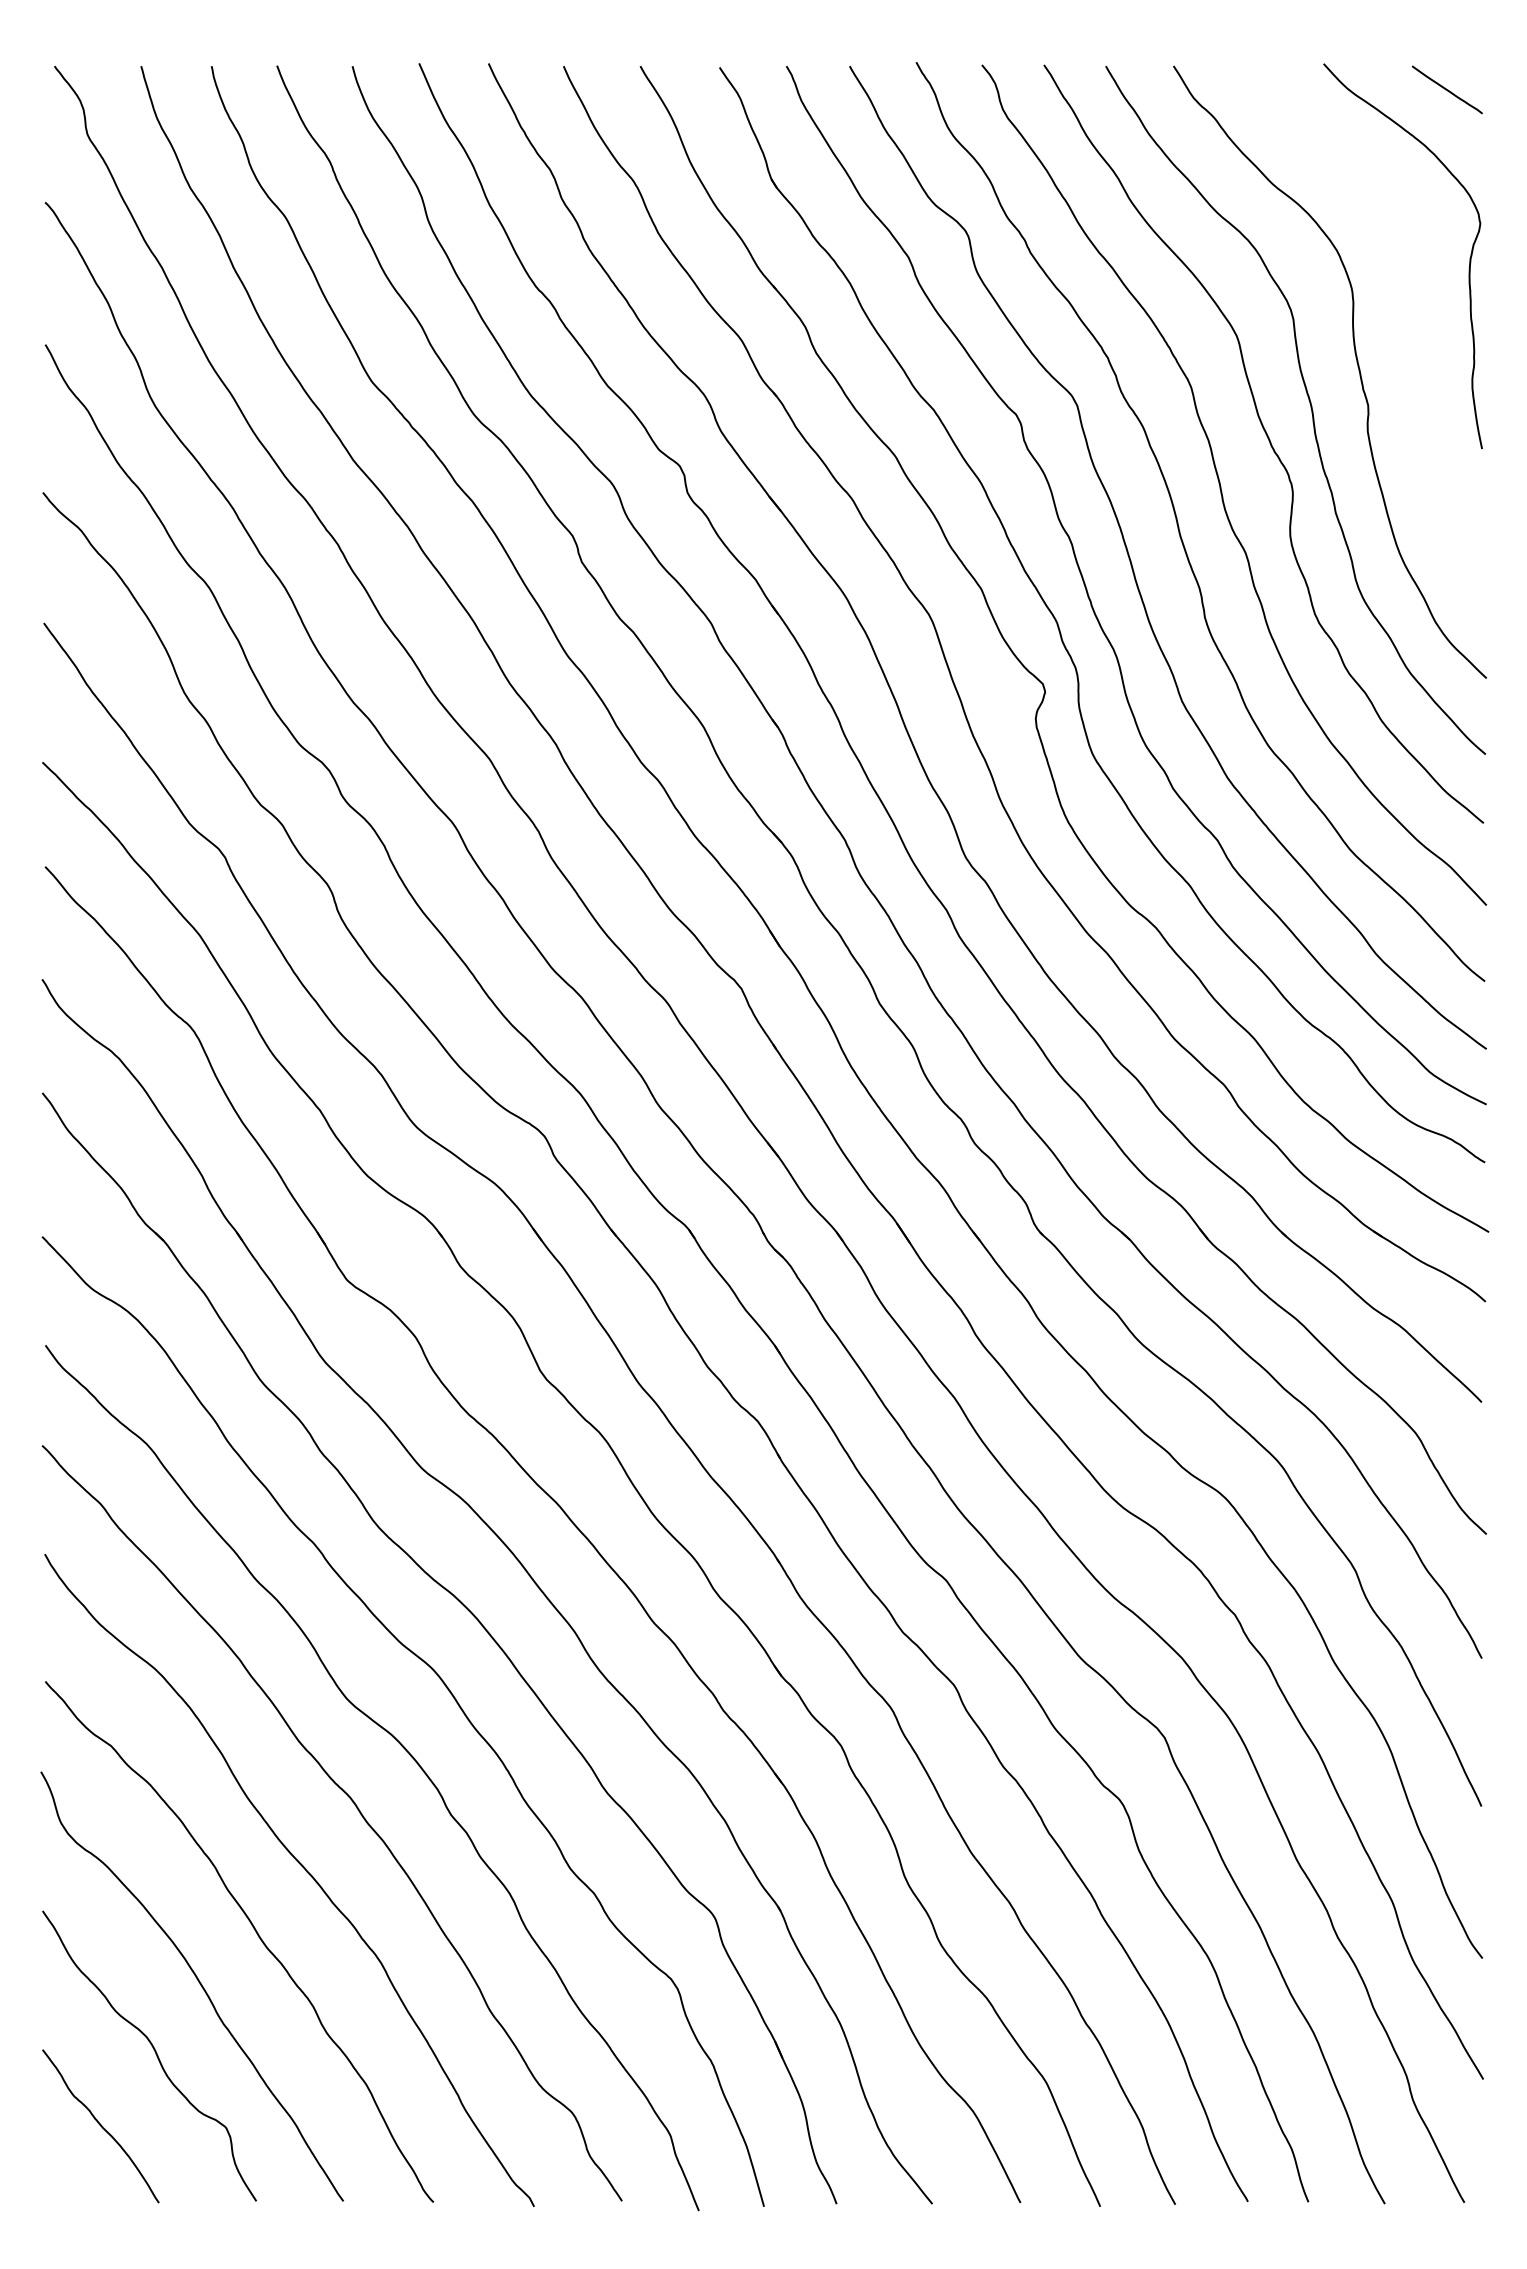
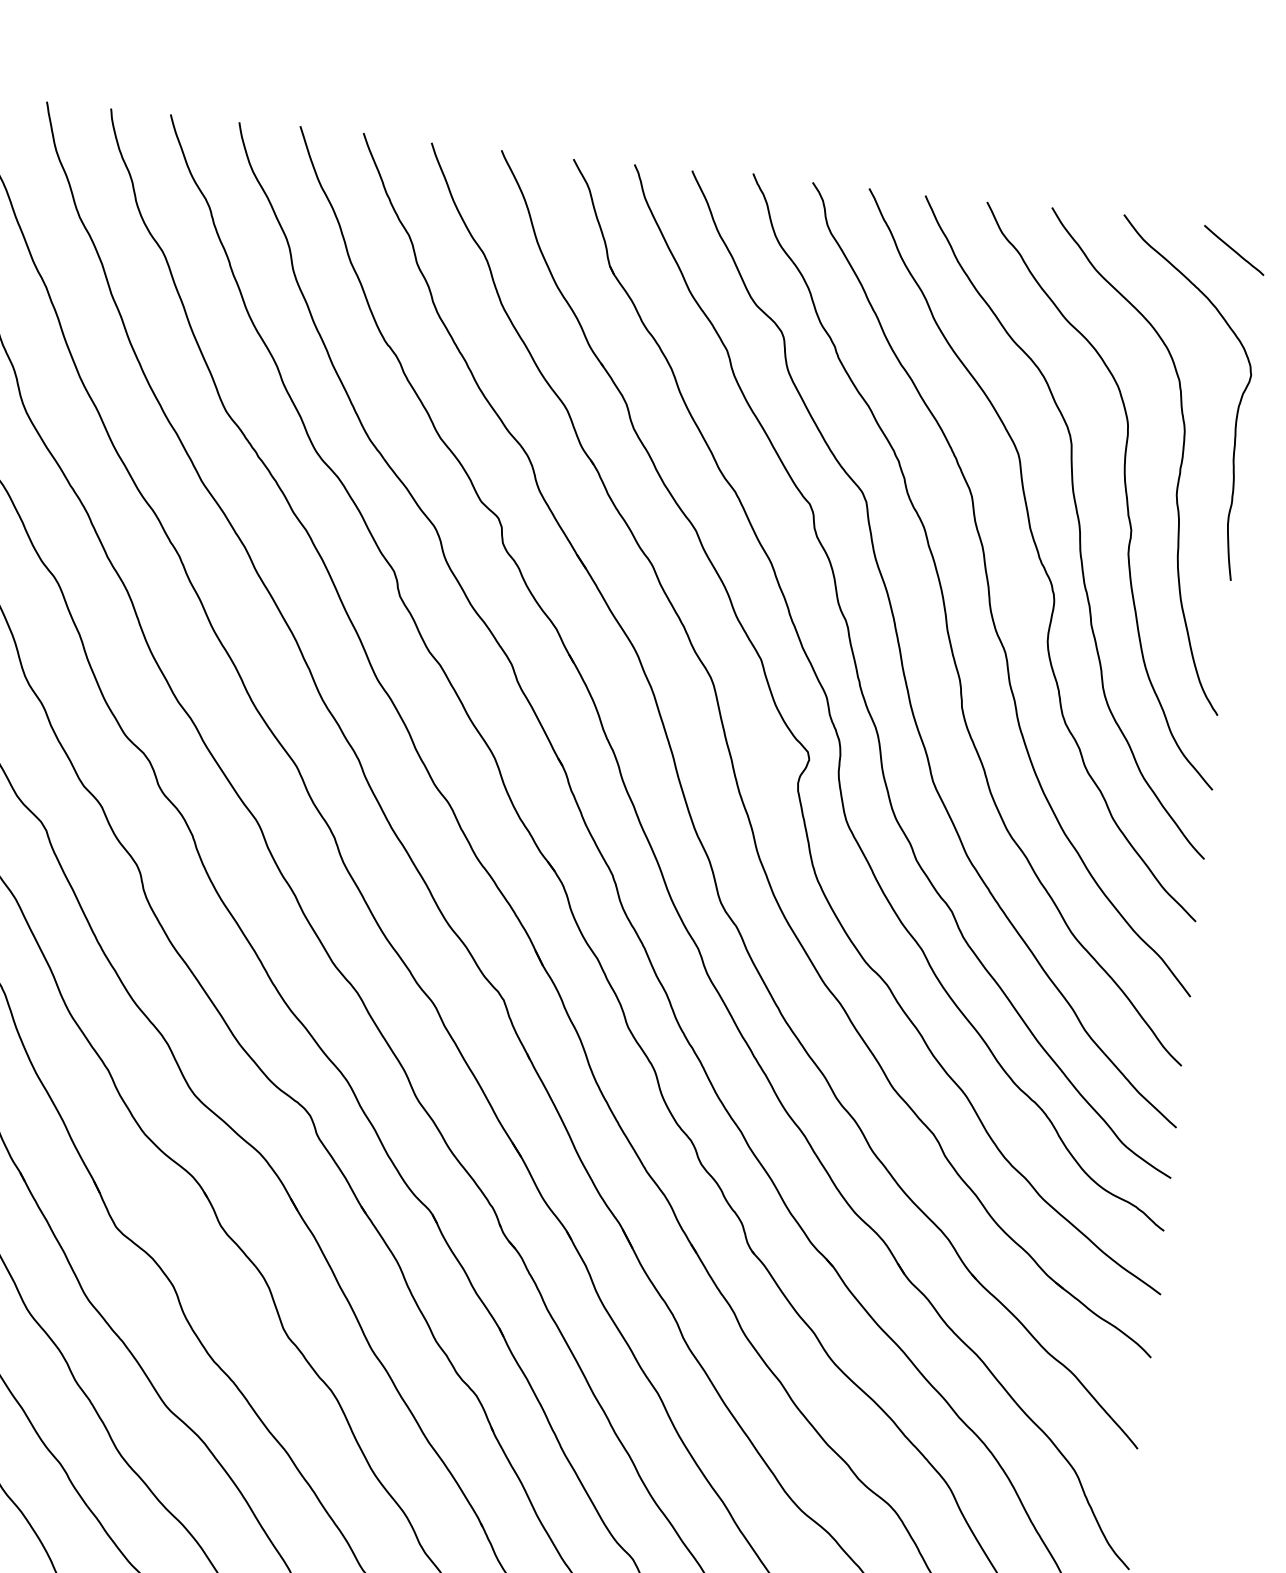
curve: (1413, 330) -> (1179, 466), added

